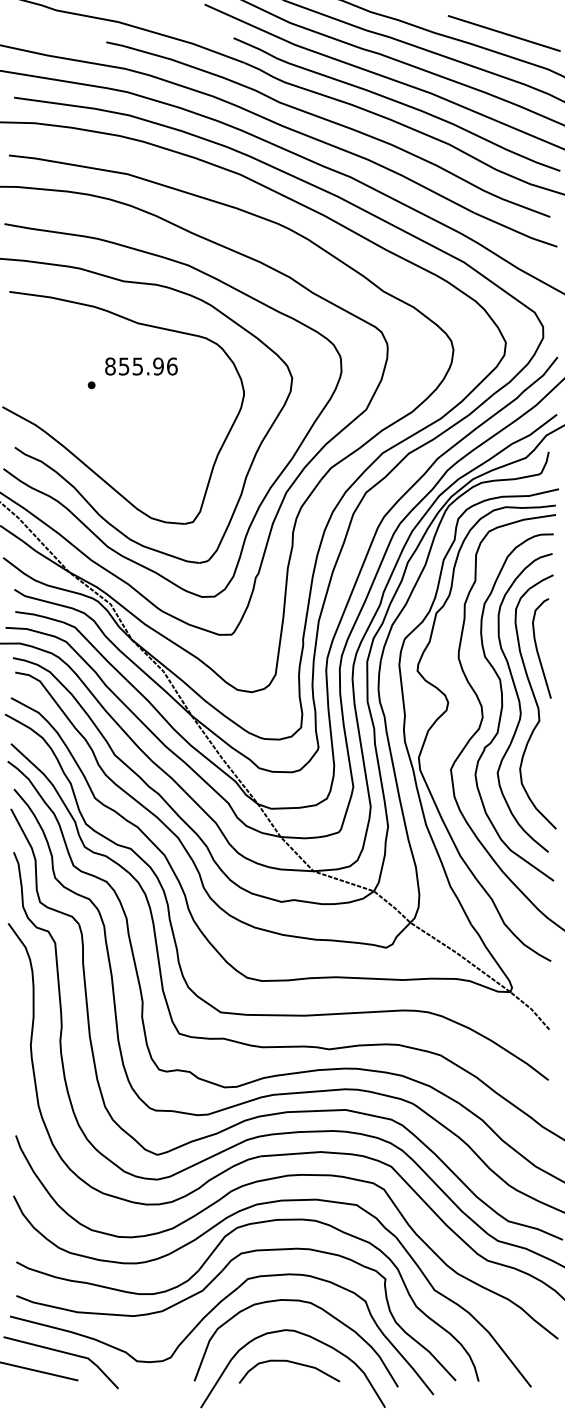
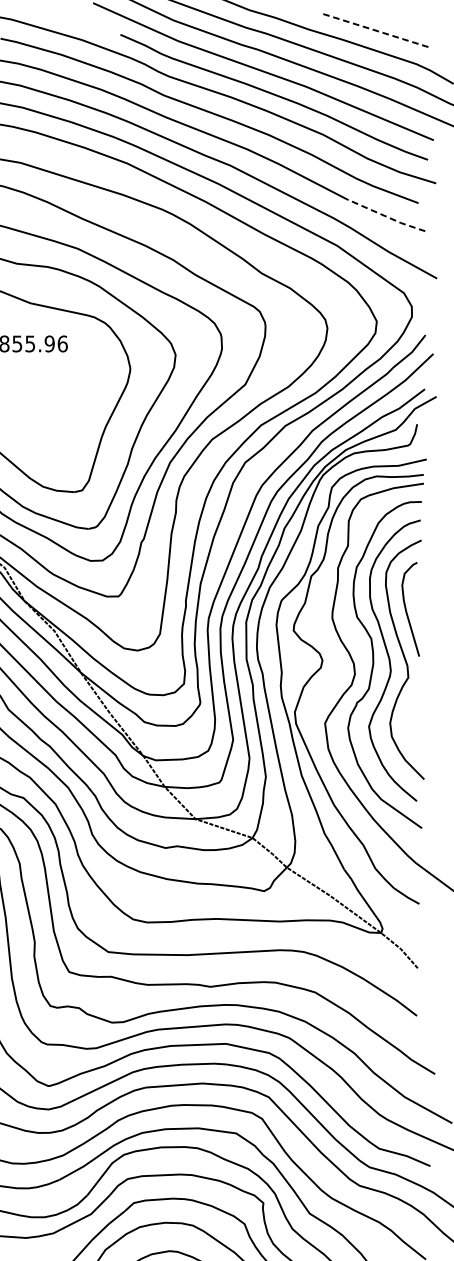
line: (503, 33) -> (374, 30), solid -> dashed
line: (516, 231) -> (386, 216), solid -> dashed

